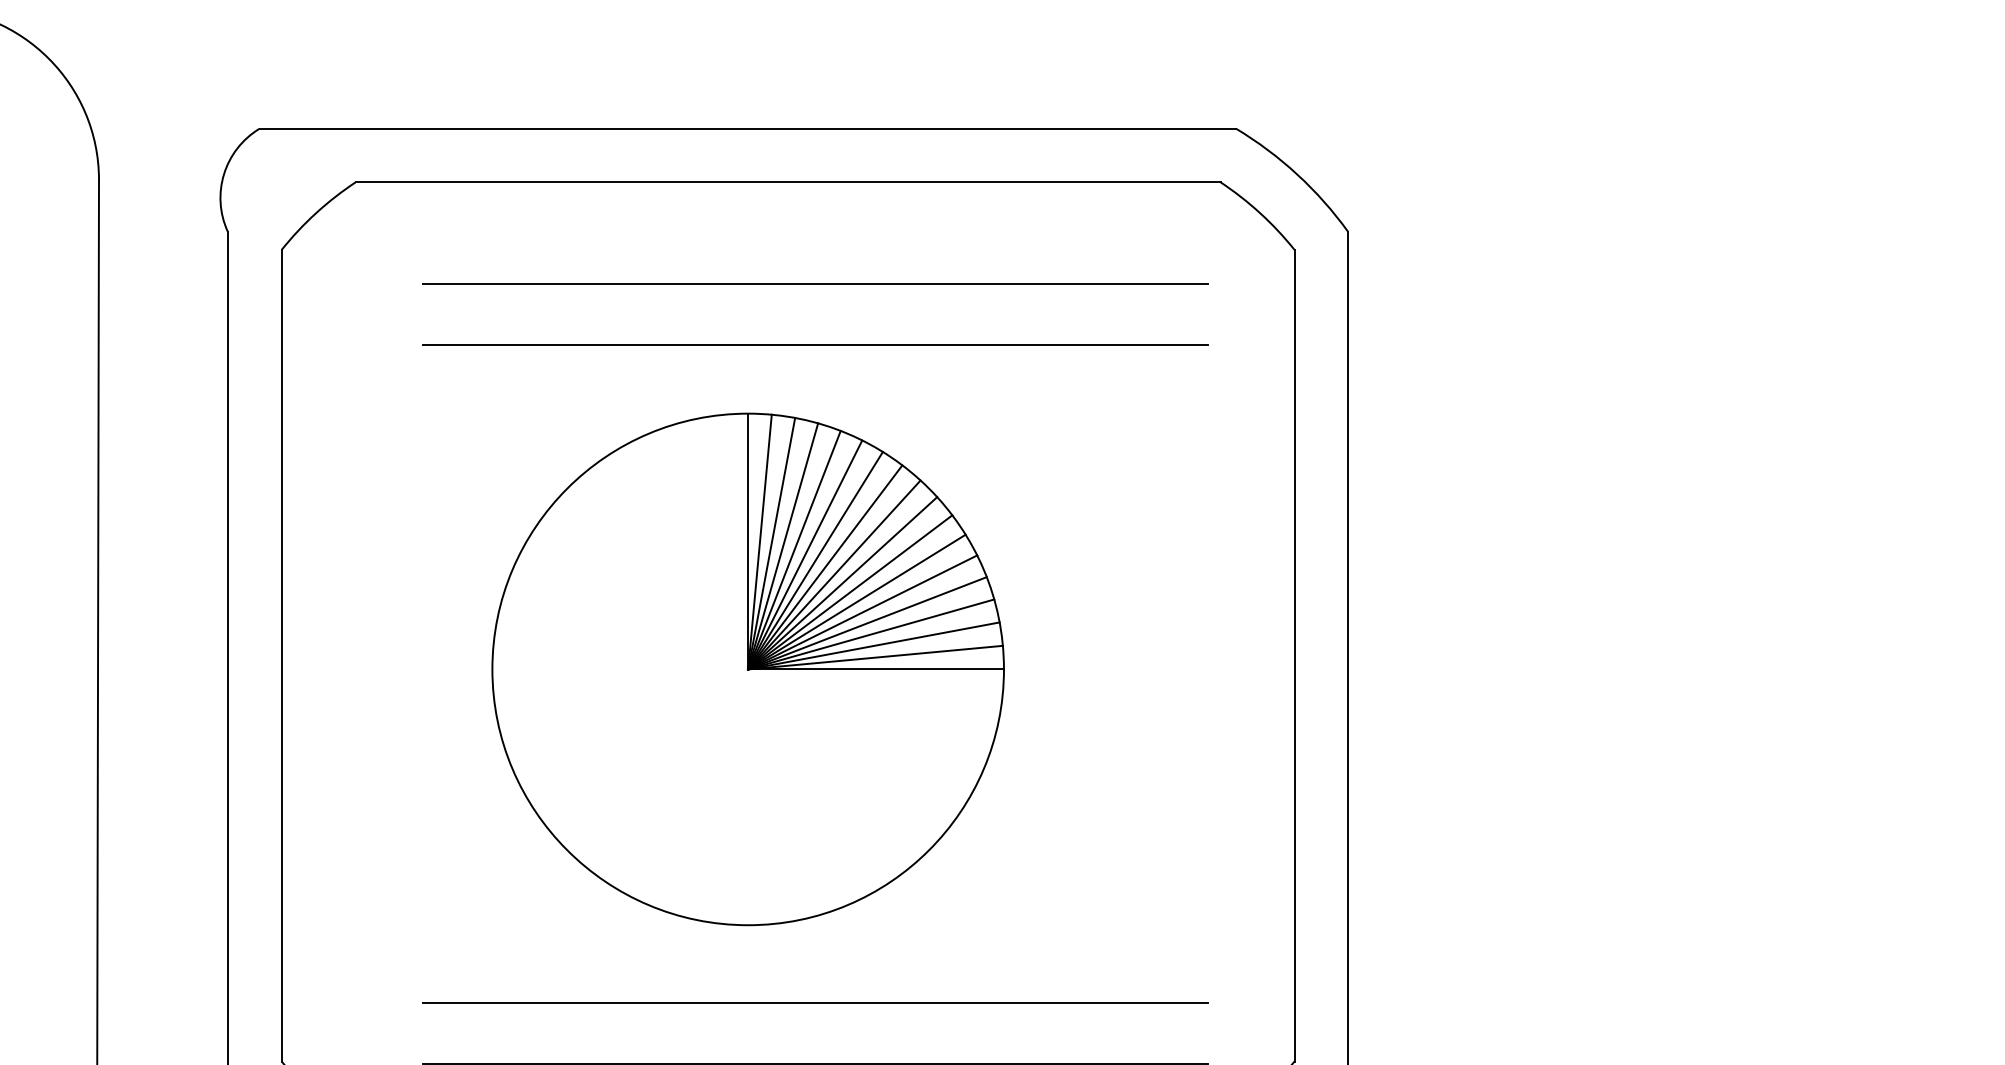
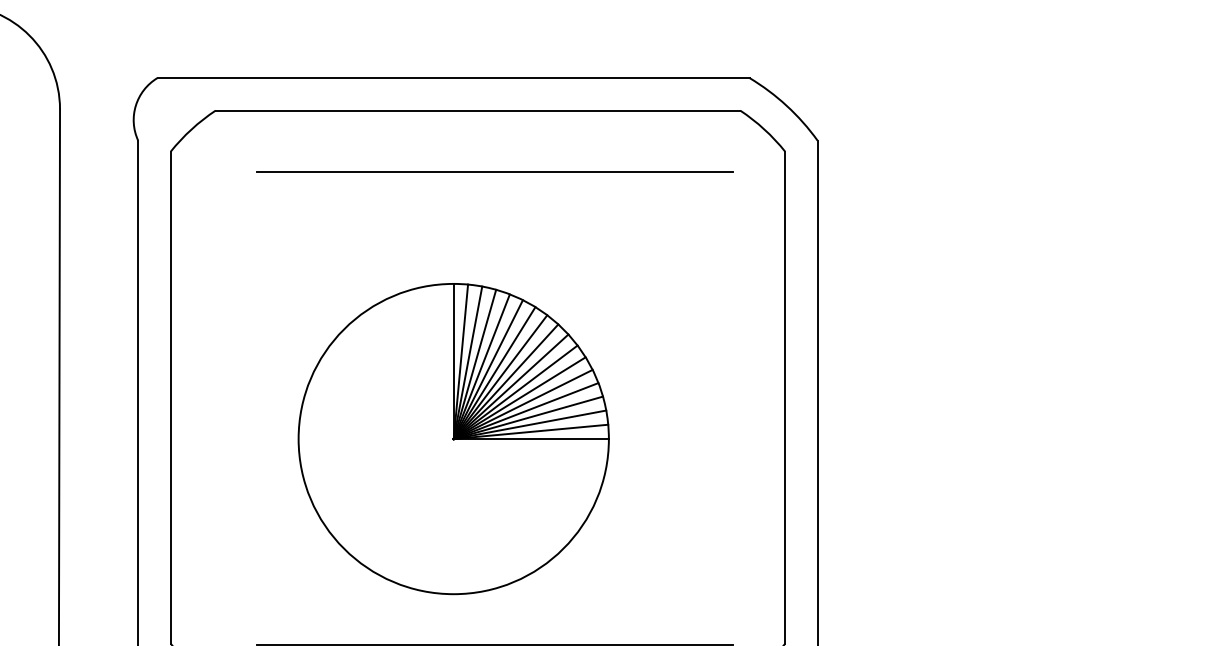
line: (815, 345) -> (494, 209), removed
part: (747, 670) -> (453, 439), moved
line: (815, 1003) -> (494, 608), removed

